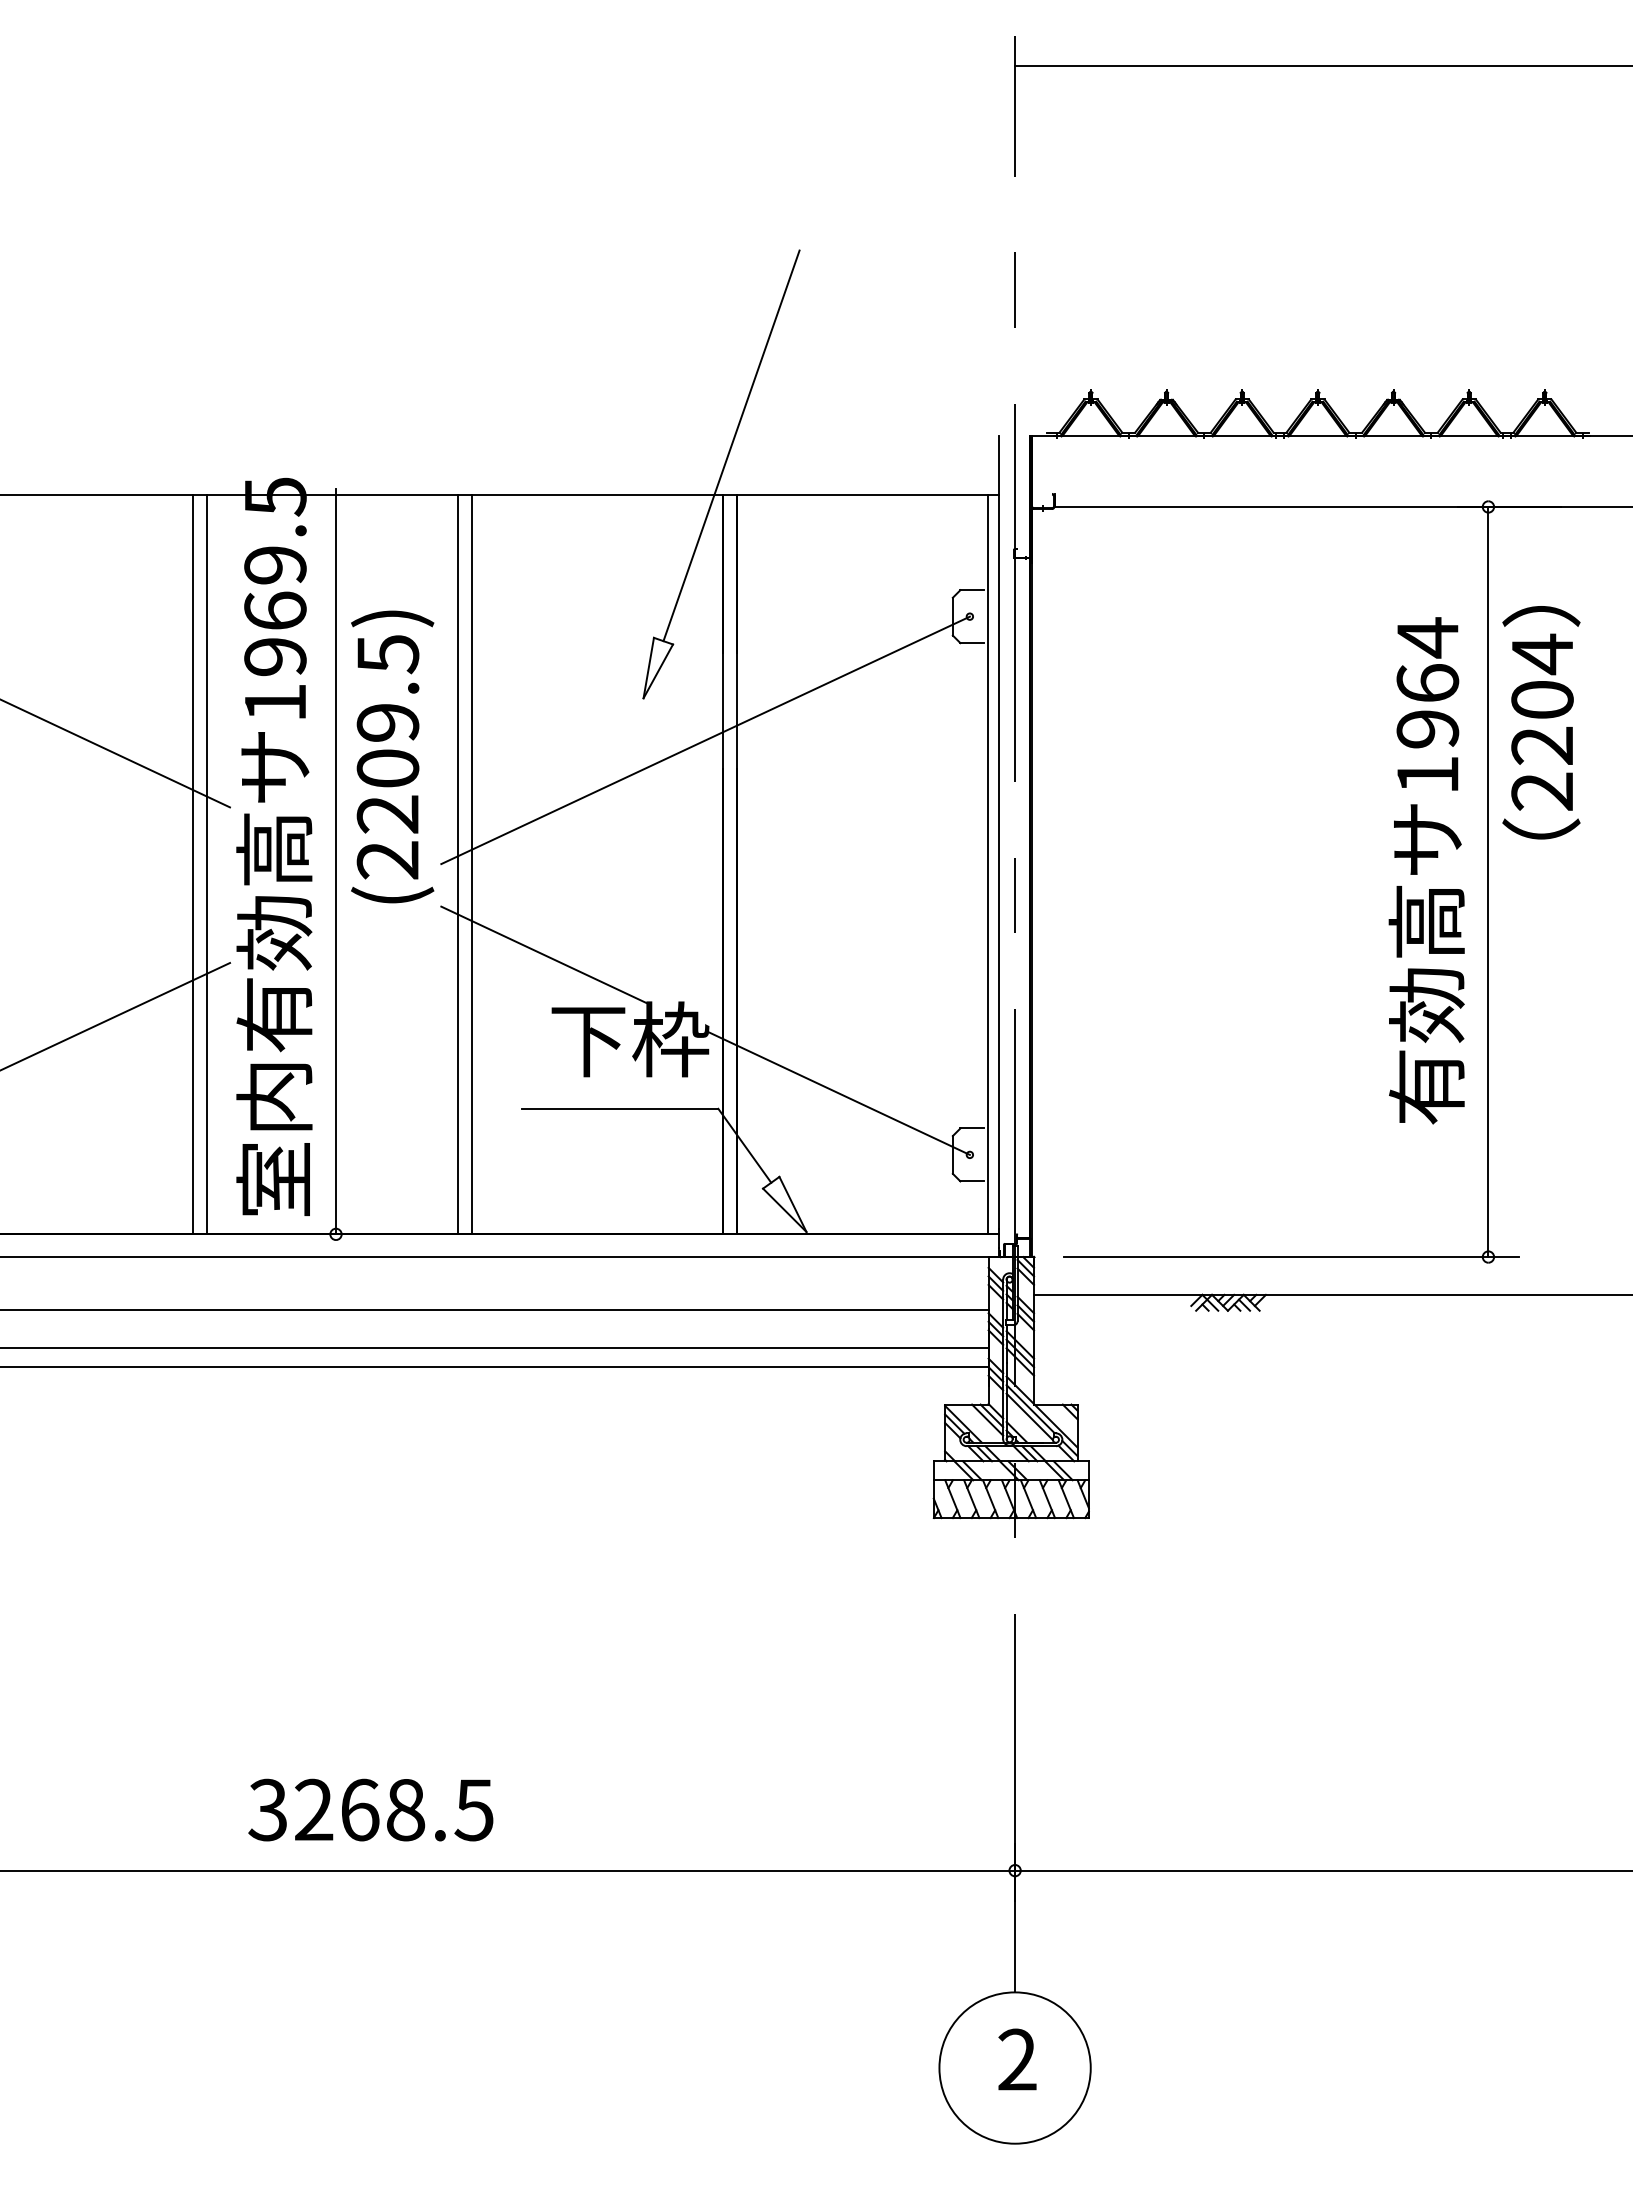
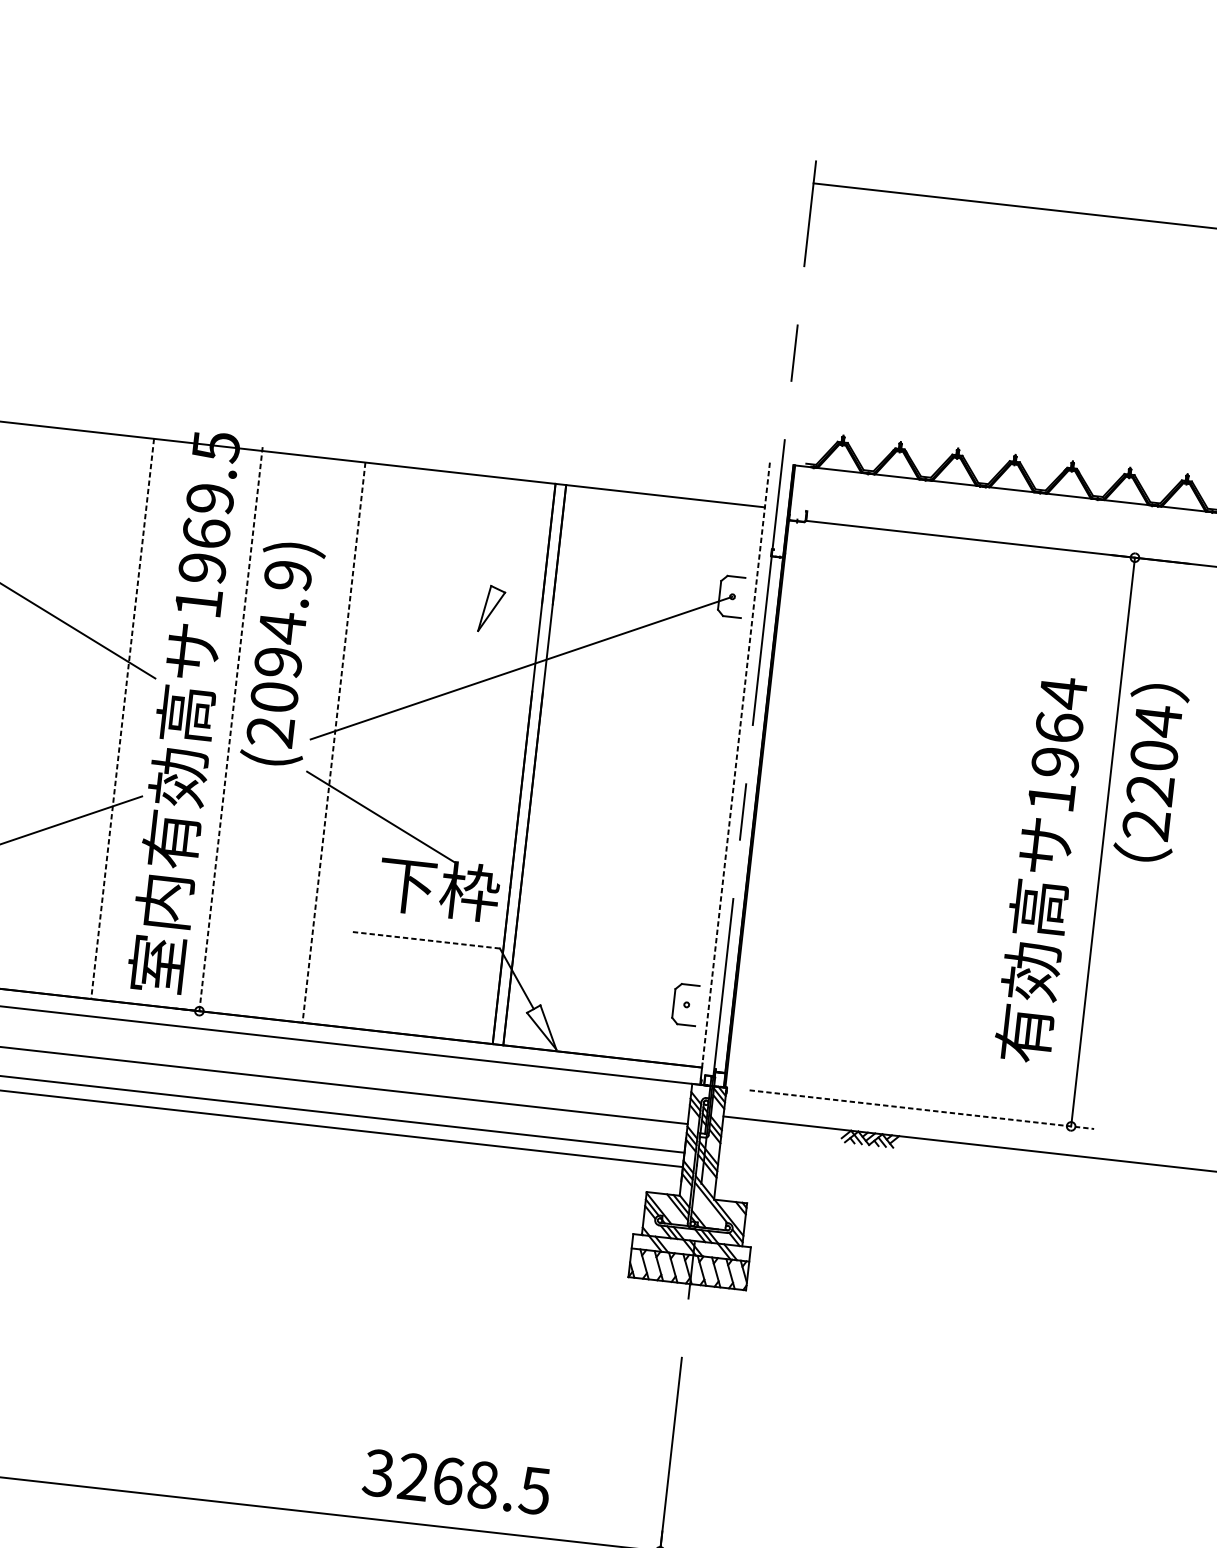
line: (731, 445) -> (566, 446), removed
text: (1541, 722) -> (1151, 772), moved
text: (387, 734) -> (280, 636), (2209.5) -> (2094.9)
line: (999, 833) -> (736, 763), solid -> dashed
line: (336, 861) -> (231, 728), solid -> dashed
line: (207, 864) -> (133, 719), removed
line: (458, 864) -> (323, 741), removed
line: (987, 864) -> (724, 786), removed
line: (193, 865) -> (122, 719), solid -> dashed
line: (472, 865) -> (334, 743), solid -> dashed
text: (1426, 870) -> (1042, 869), moved
line: (839, 1093) -> (593, 947), removed
line: (619, 1108) -> (425, 939), solid -> dashed
line: (1291, 1257) -> (921, 1109), solid -> dashed
line: (1029, 1416) -> (709, 1208), removed
text: (370, 1809) -> (456, 1481), moved

